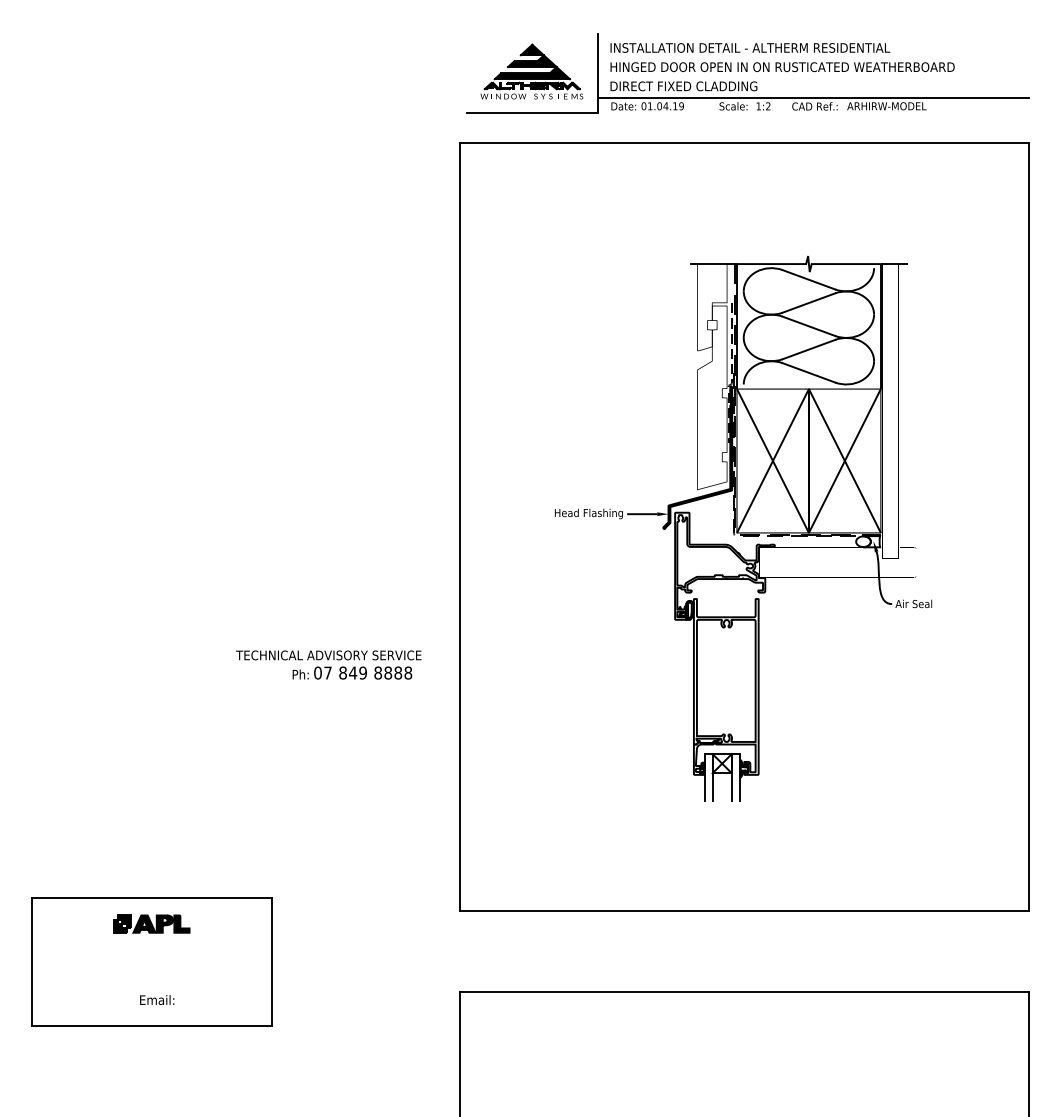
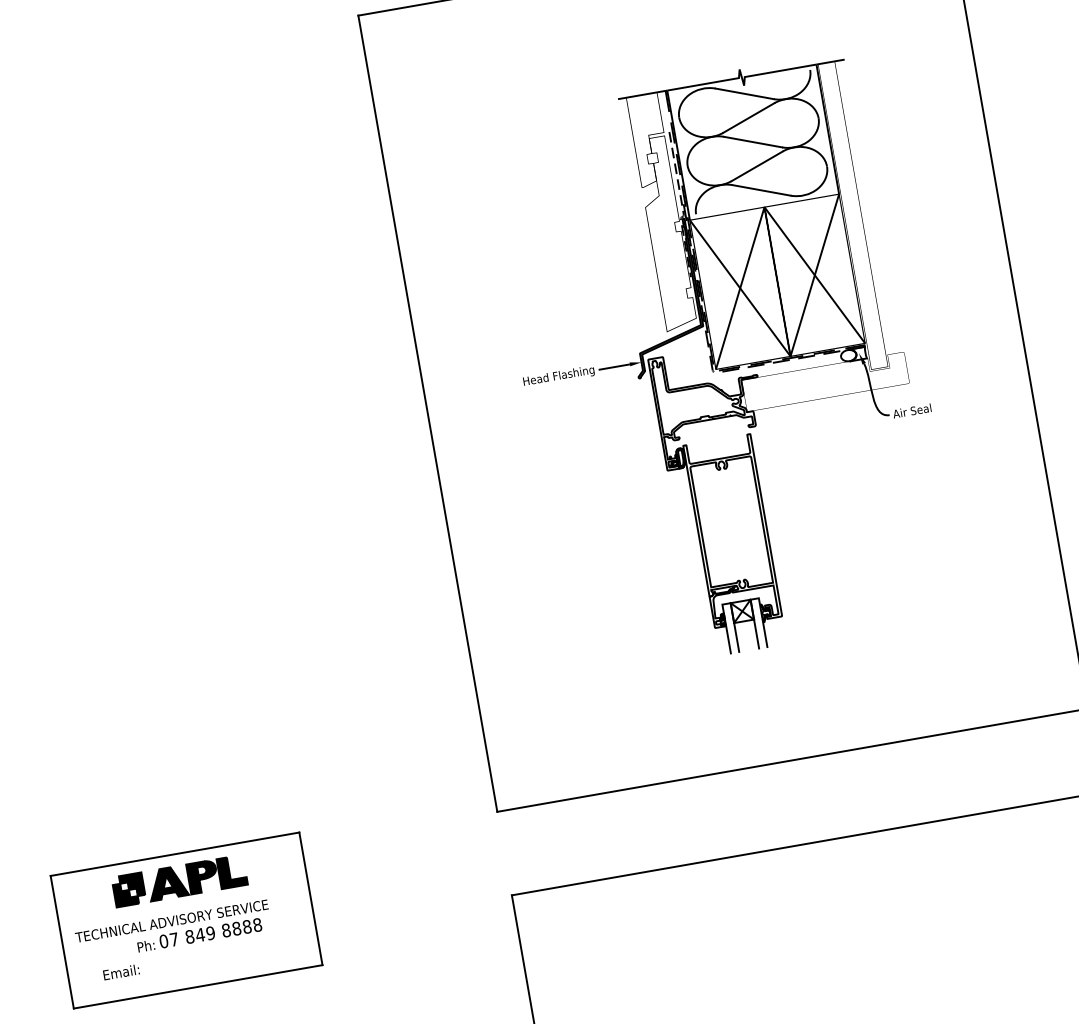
text: (328, 664) -> (173, 930), moved
part: (151, 923) -> (179, 880), size x1.67
text: (157, 999) -> (121, 971), moved

